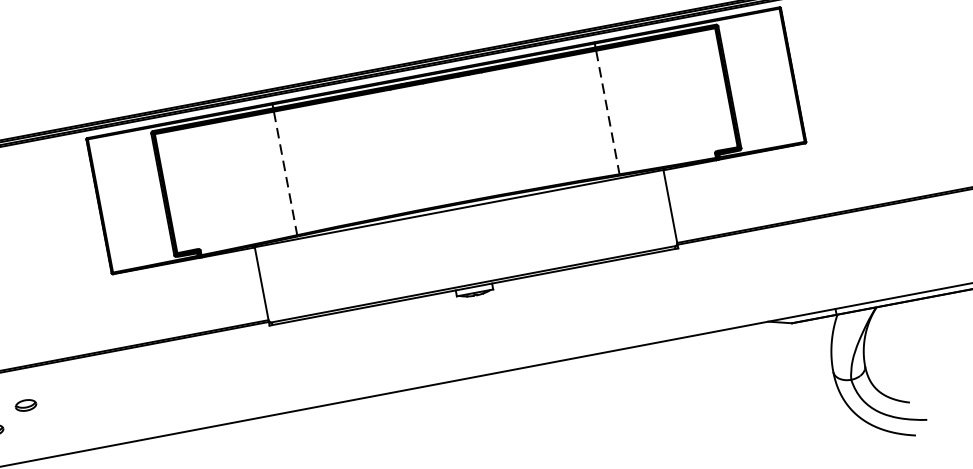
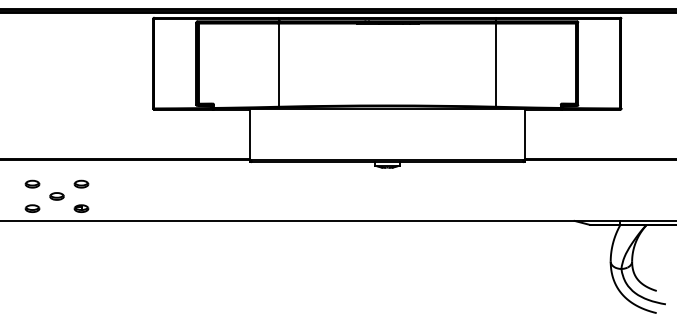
line: (607, 113) -> (495, 65), dashed -> solid
line: (285, 174) -> (278, 65), dashed -> solid
part: (32, 441) -> (81, 208), added

